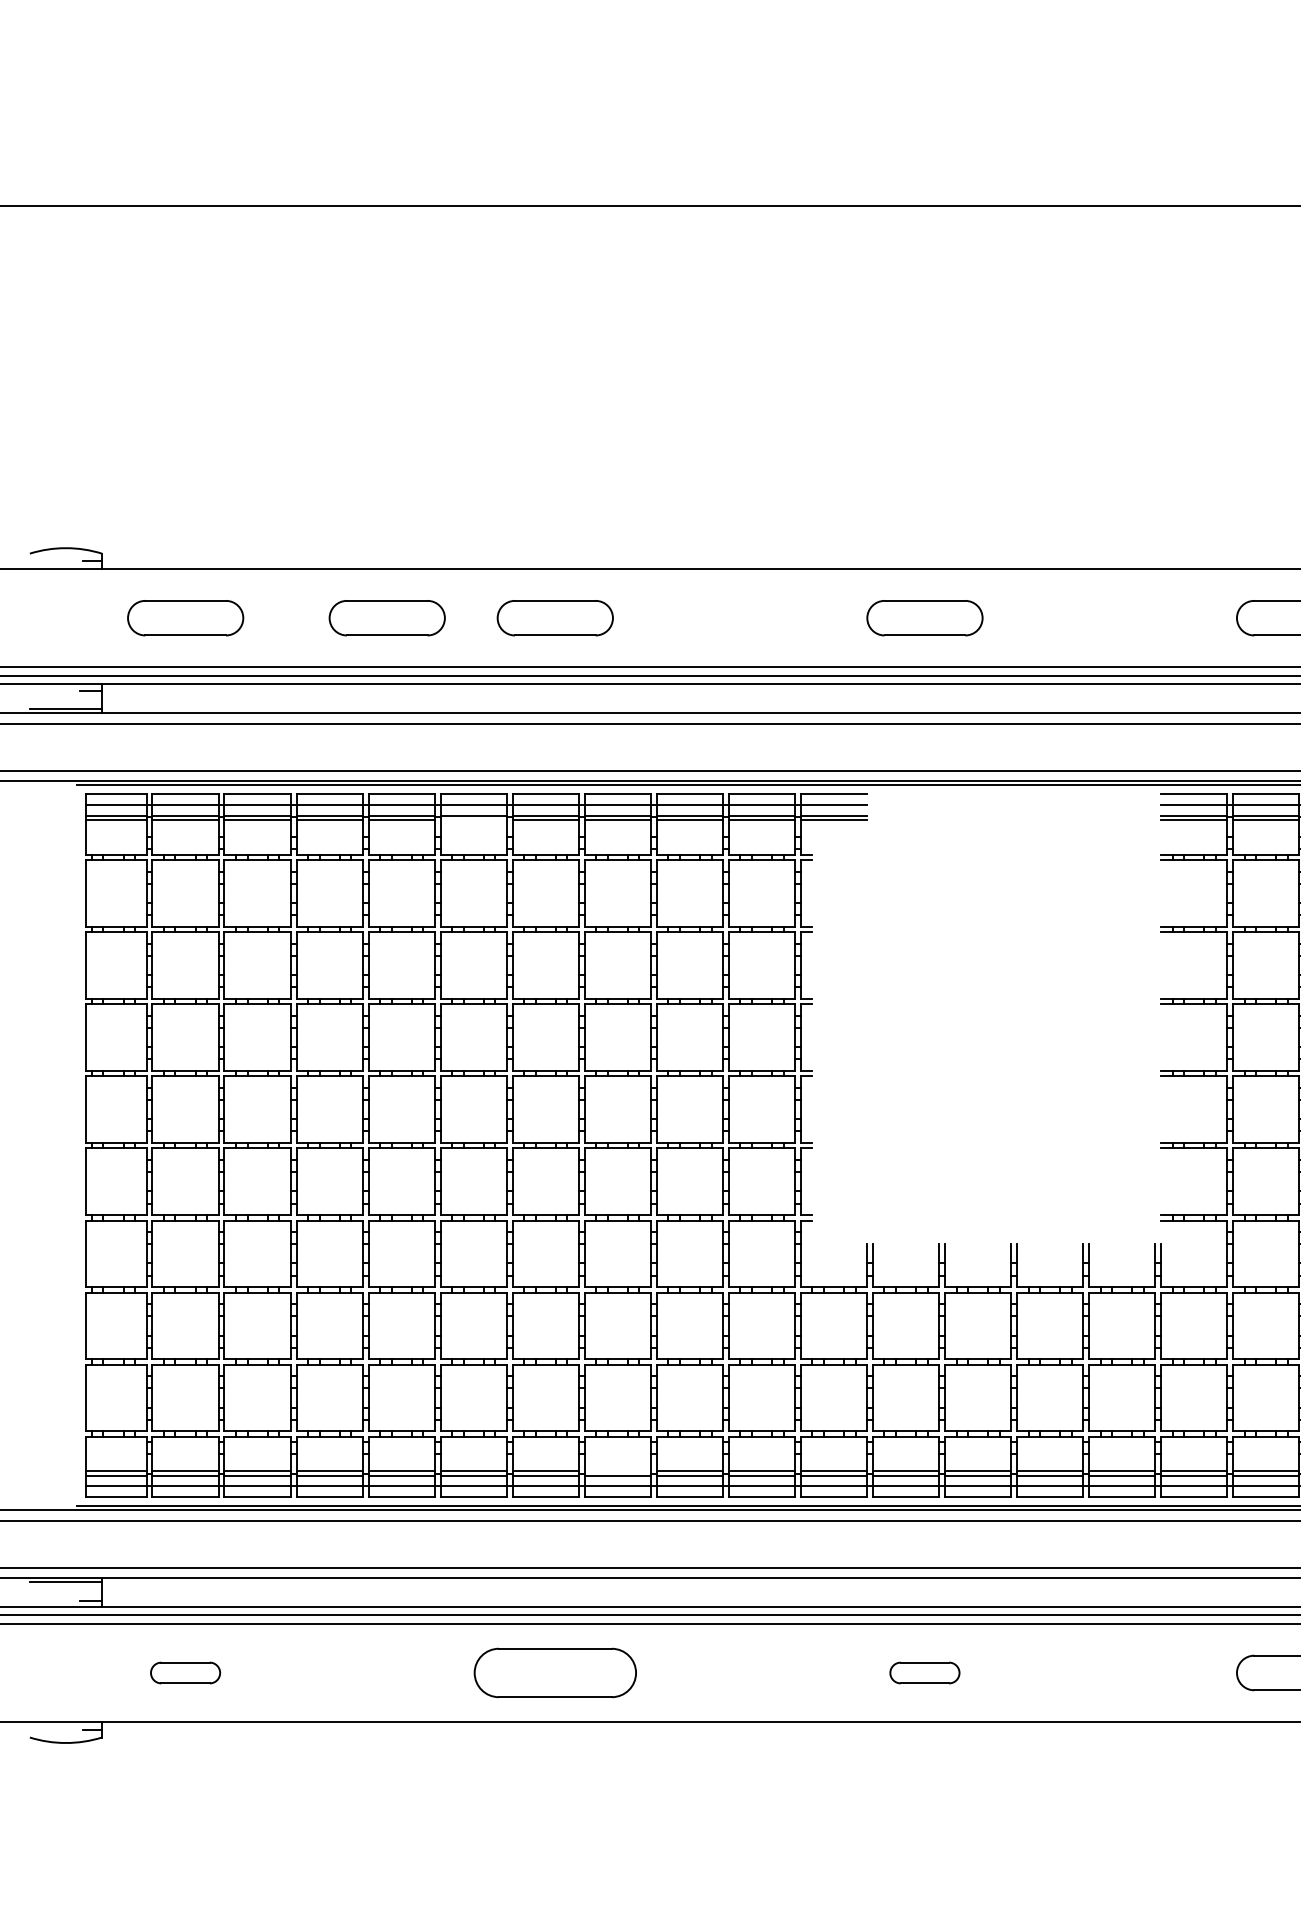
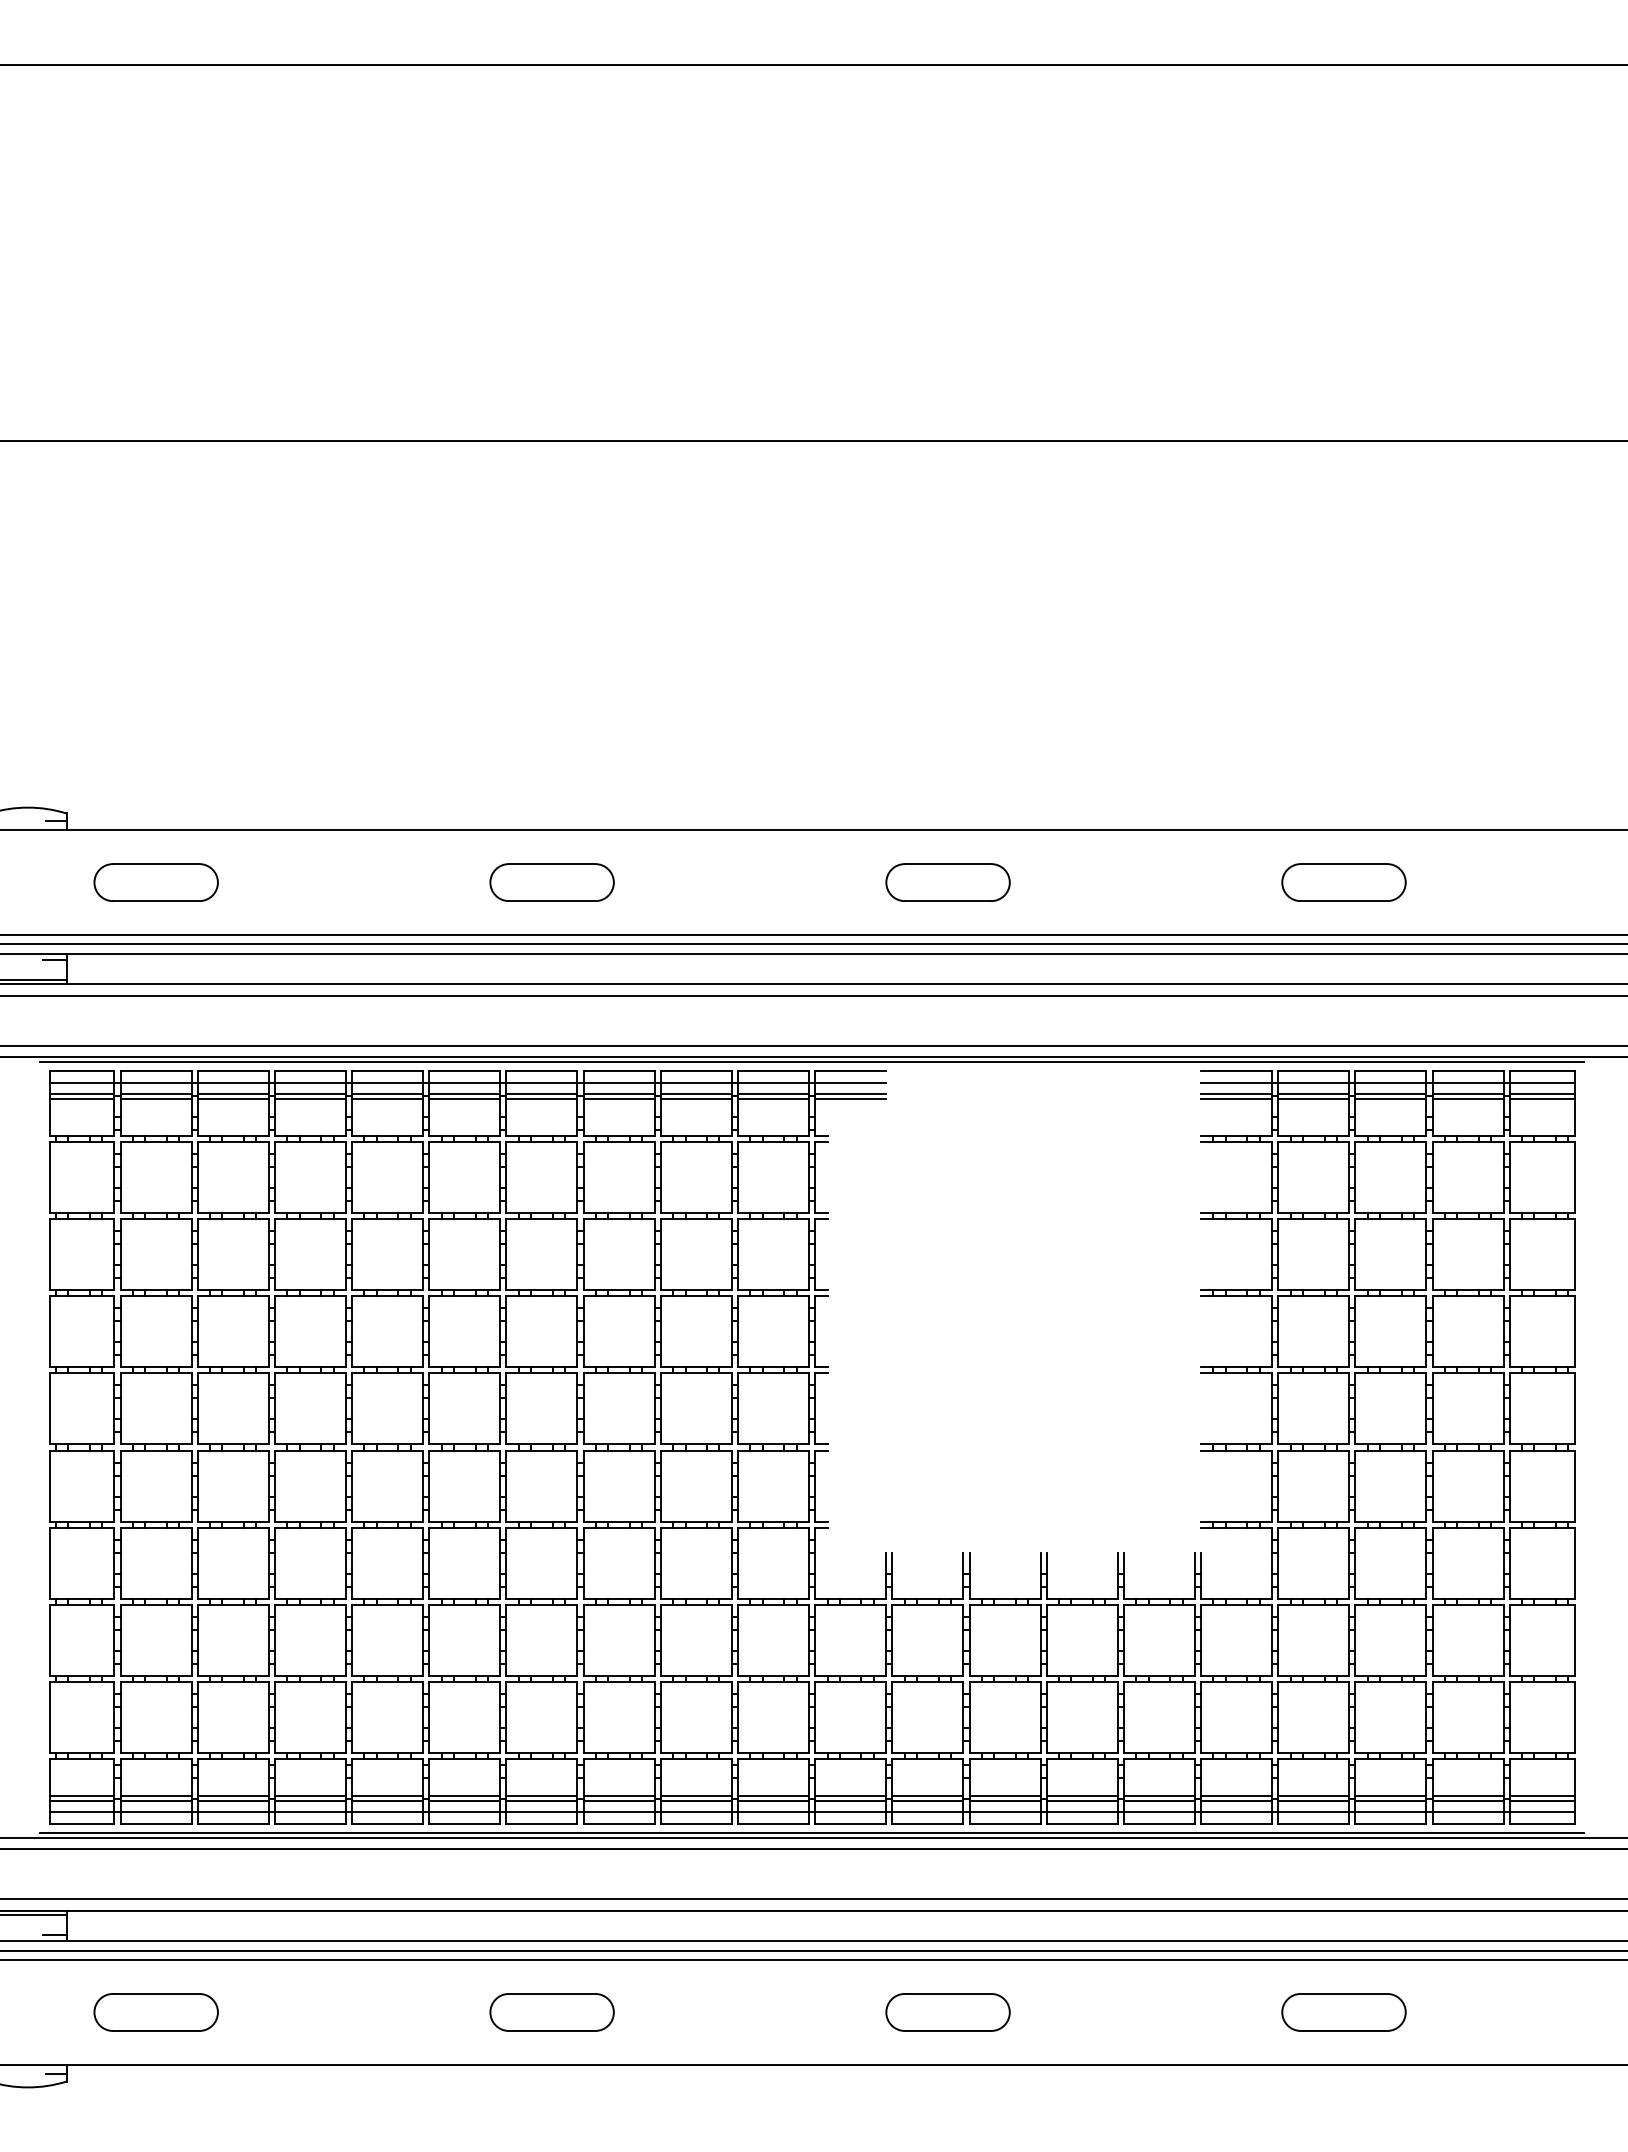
part: (386, 618) -> (371, 882), removed
line: (473, 819) -> (464, 1098), added
line: (617, 1471) -> (618, 1796), added
part: (185, 1673) -> (155, 2012), size x1.67
part: (554, 1673) -> (551, 2012), size x0.71
part: (924, 1673) -> (947, 2012), size x1.67

